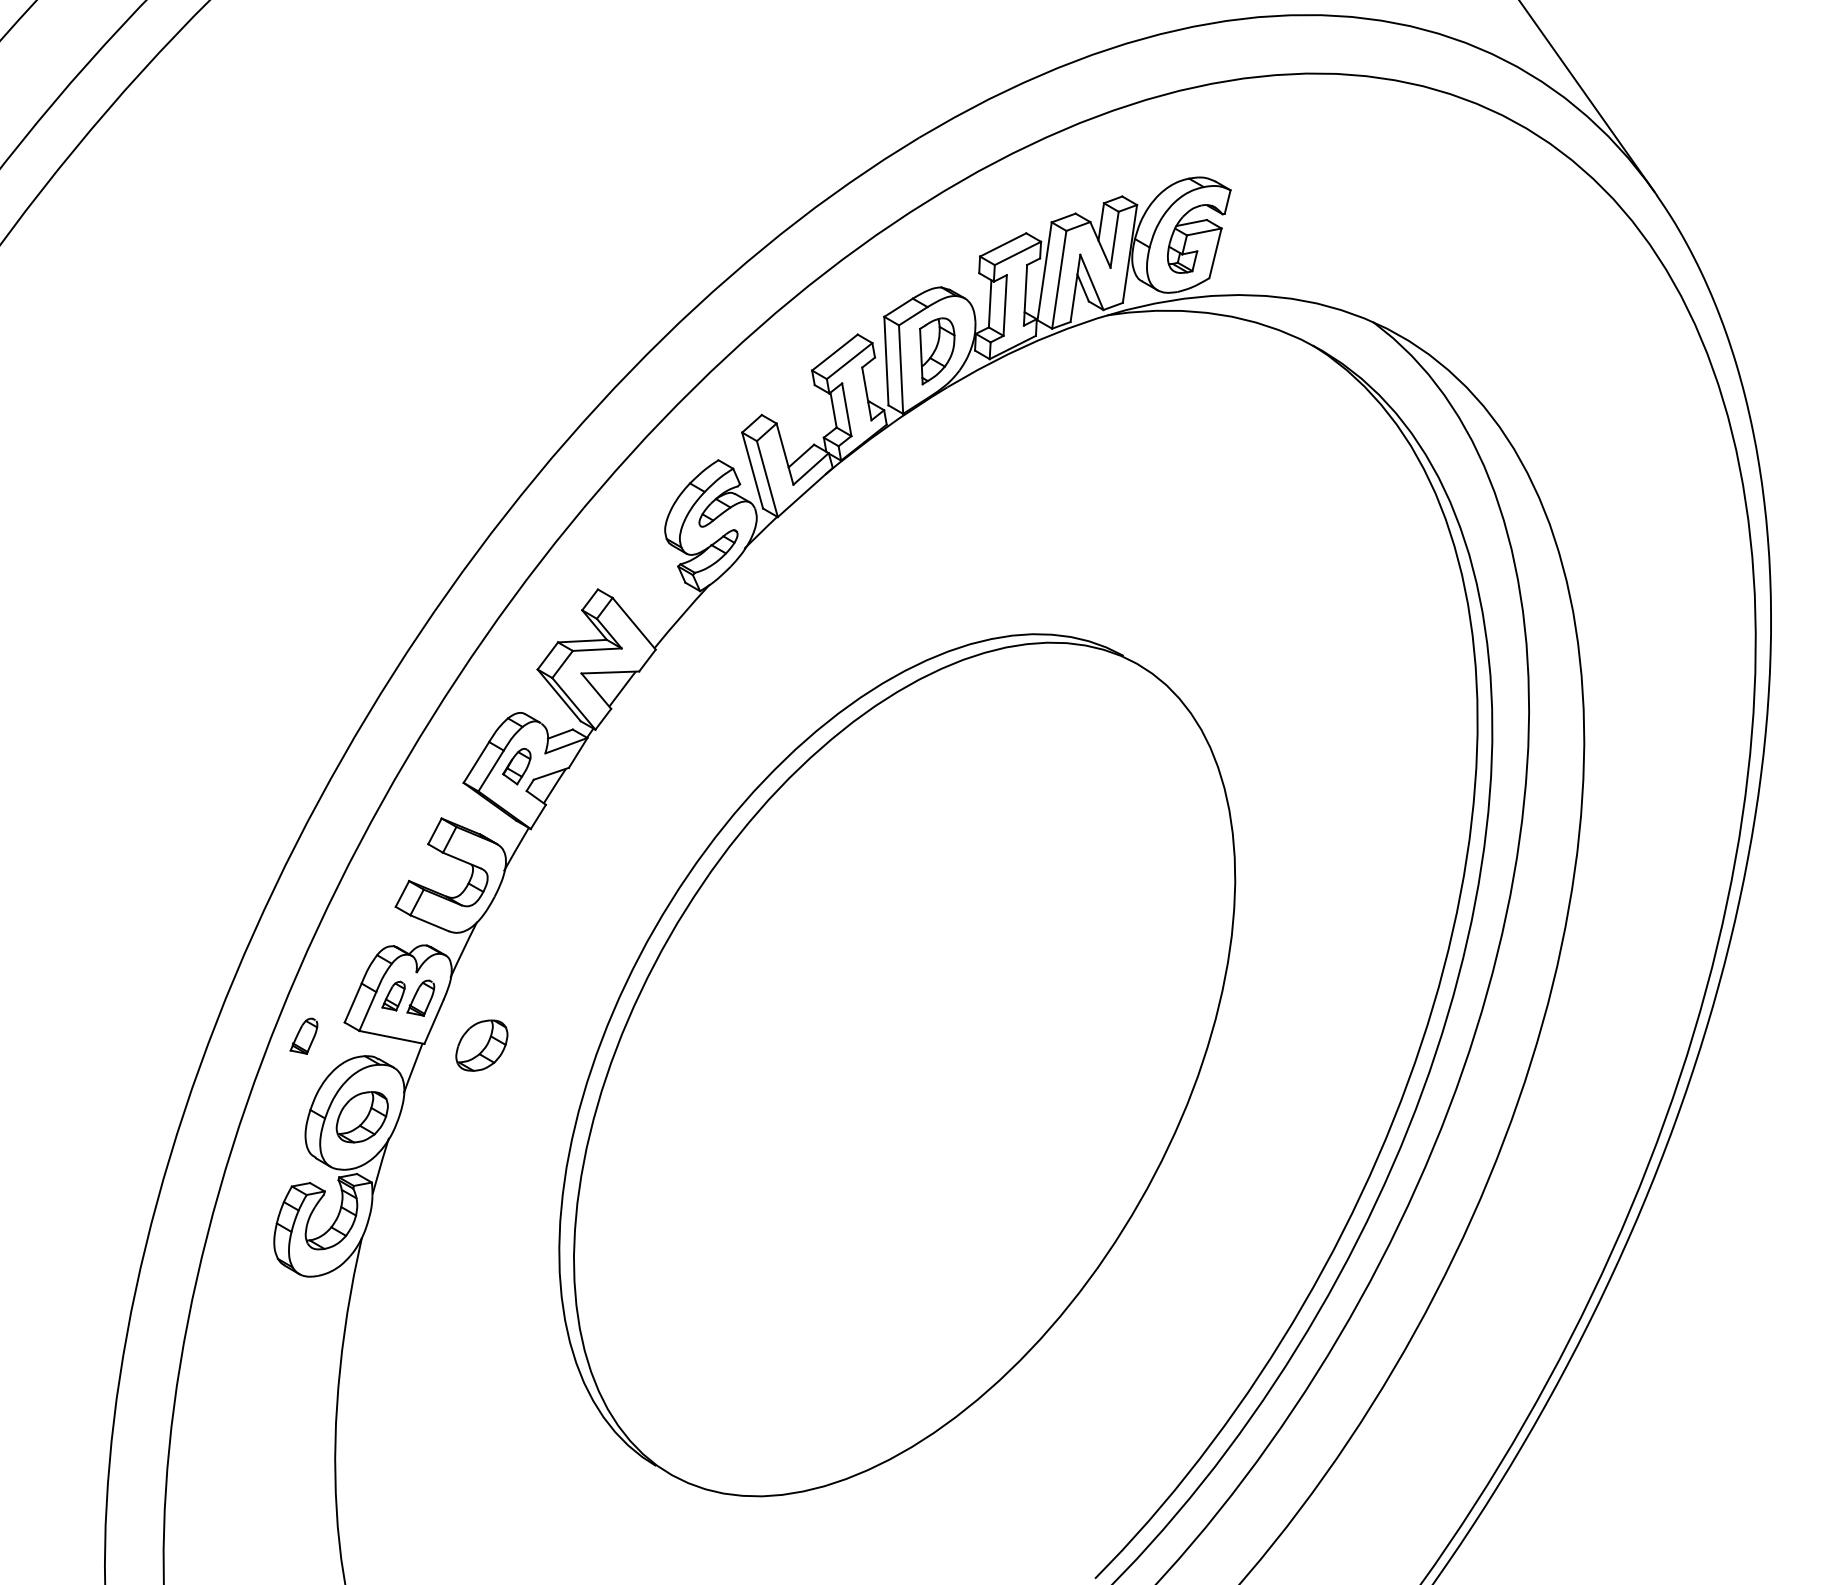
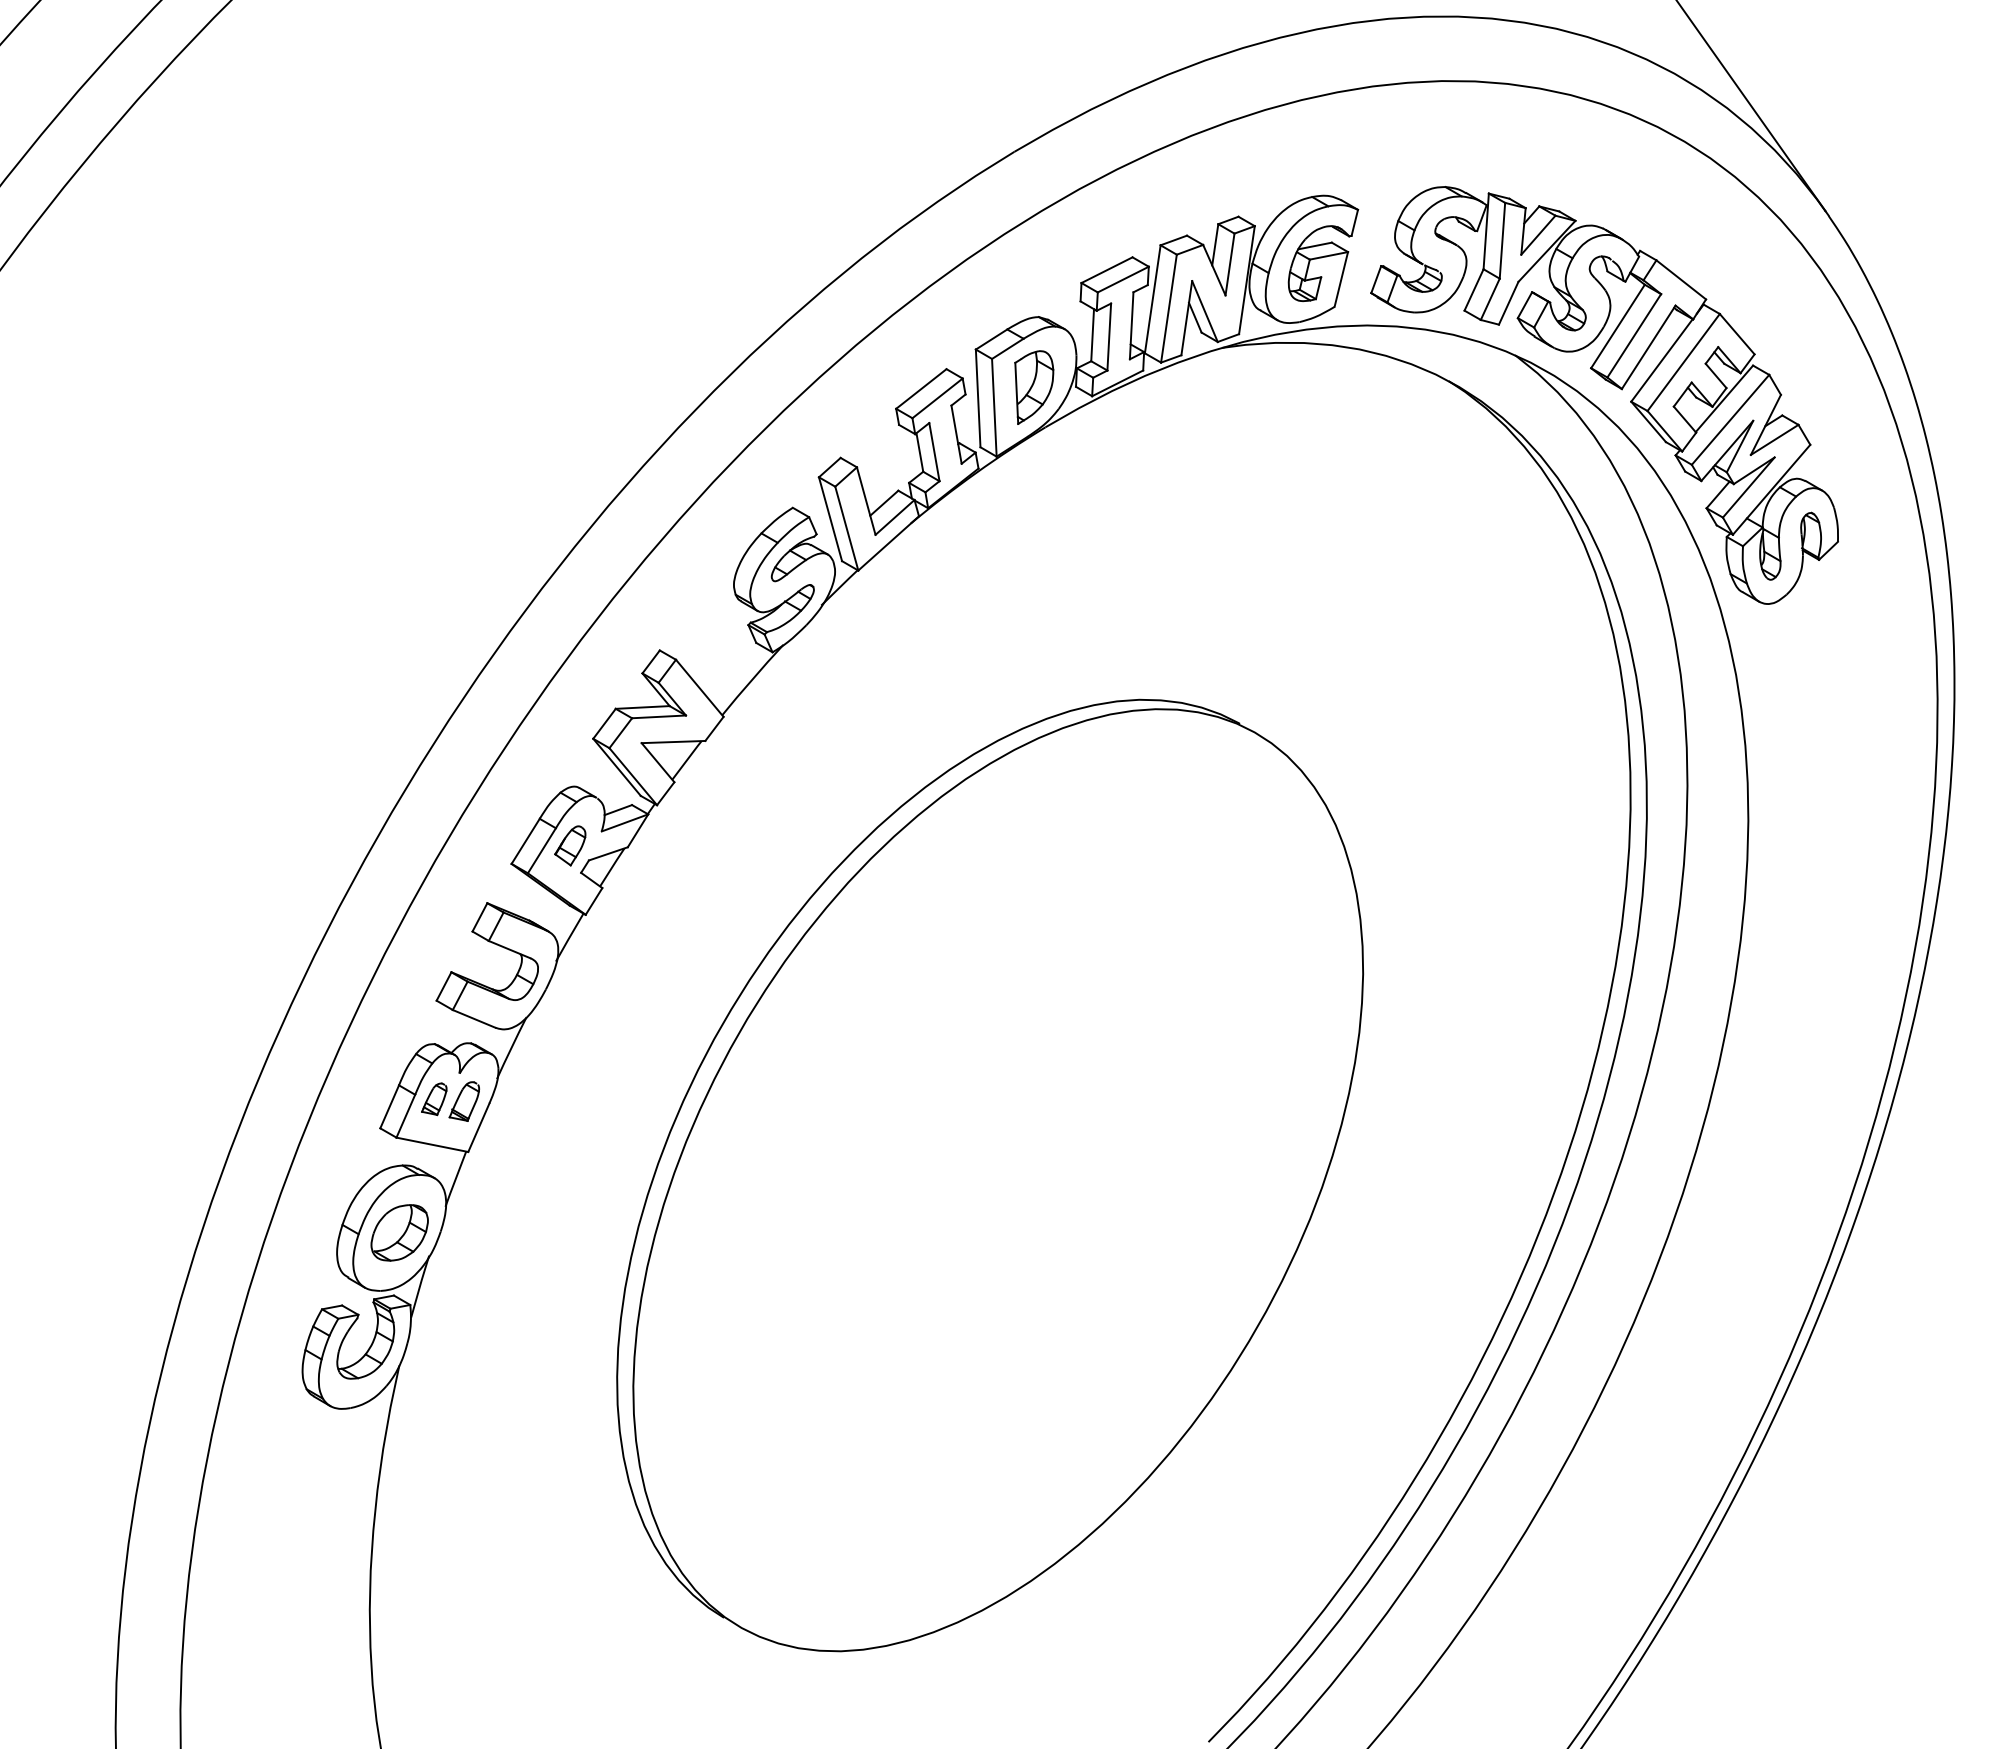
part: (1459, 347) -> (1610, 383), added
part: (303, 1036) -> (334, 1143), removed
part: (481, 1045) -> (531, 1153), removed

